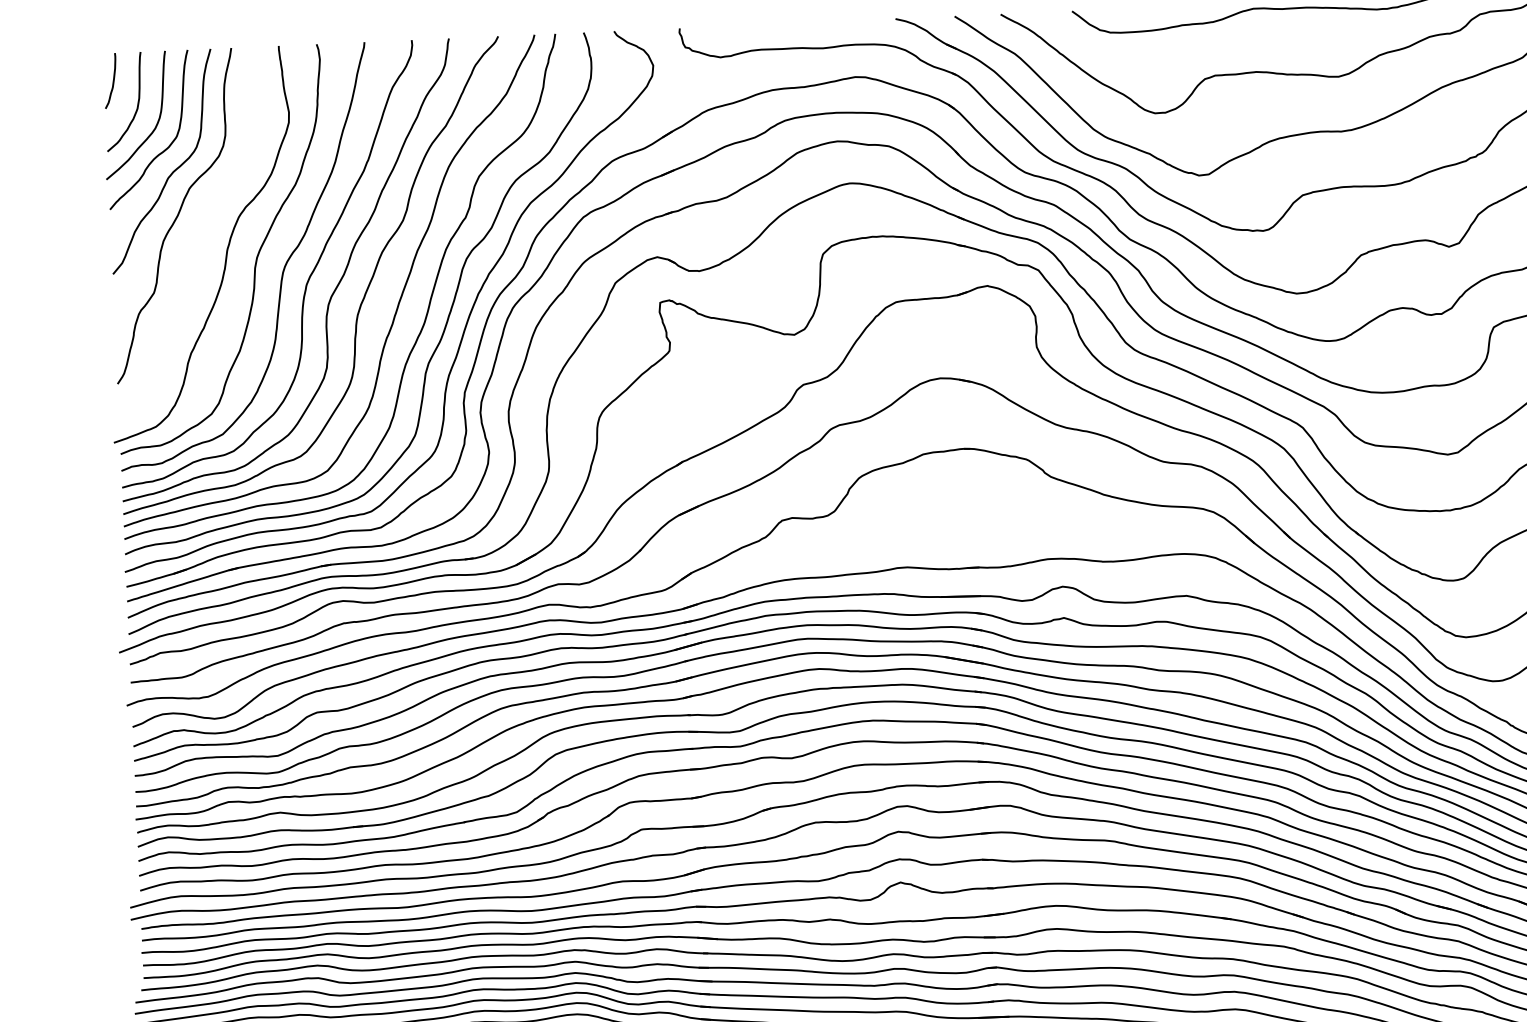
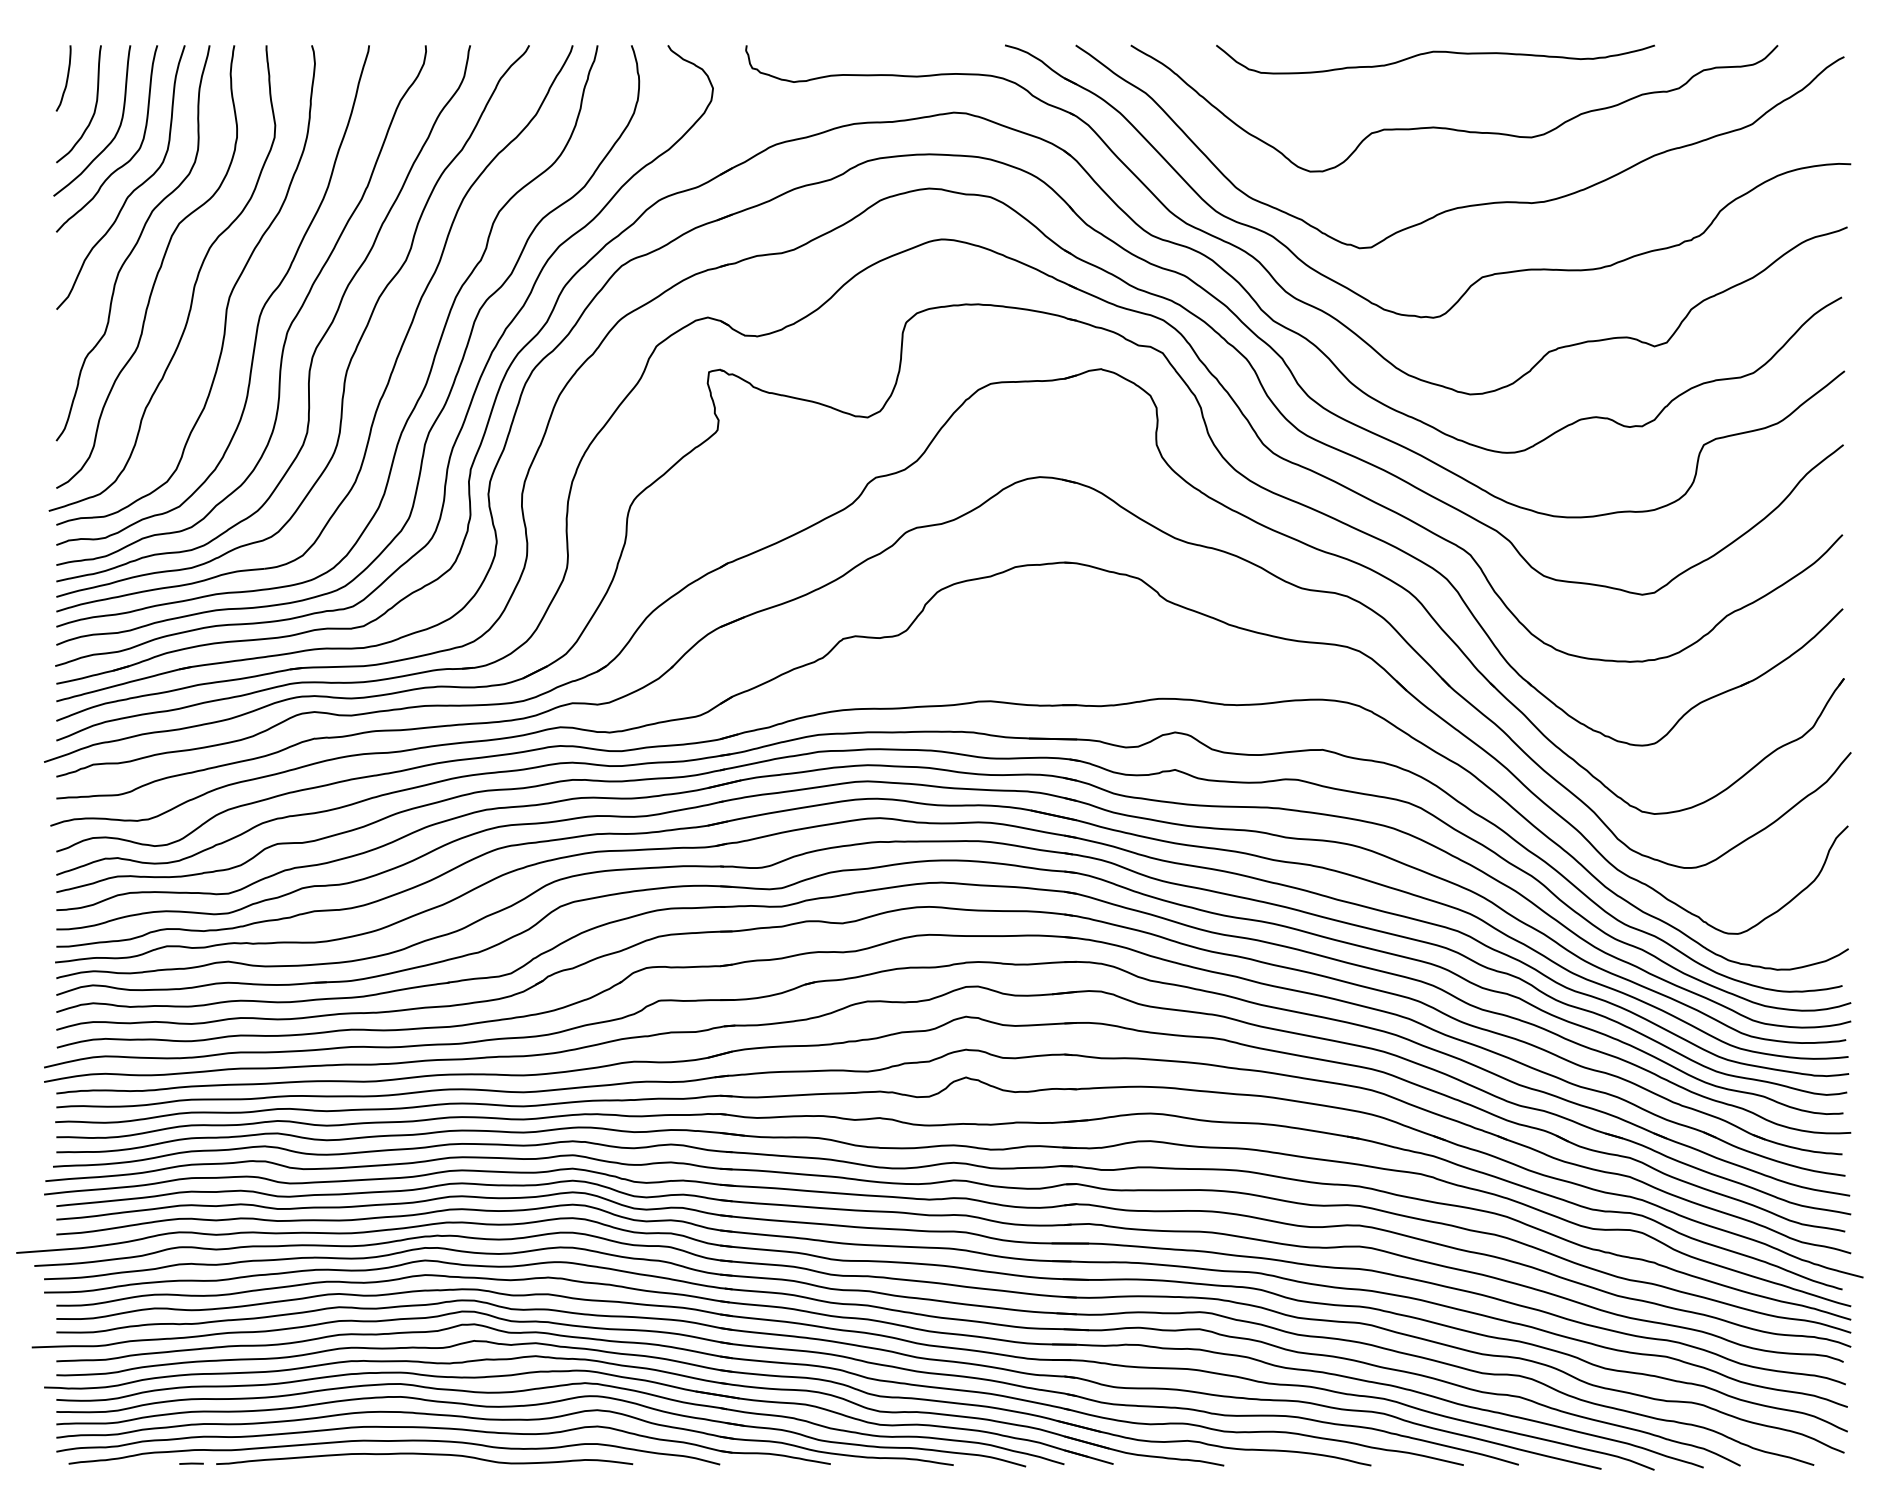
curve: (195, 238) -> (157, 271), added

